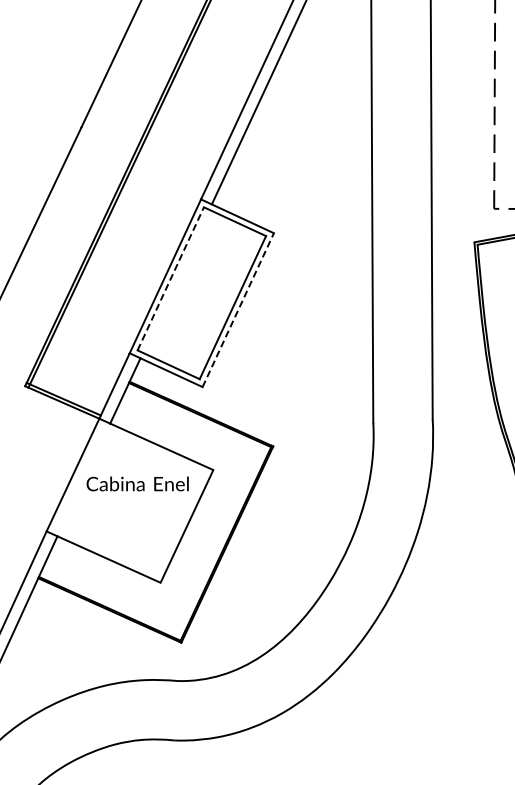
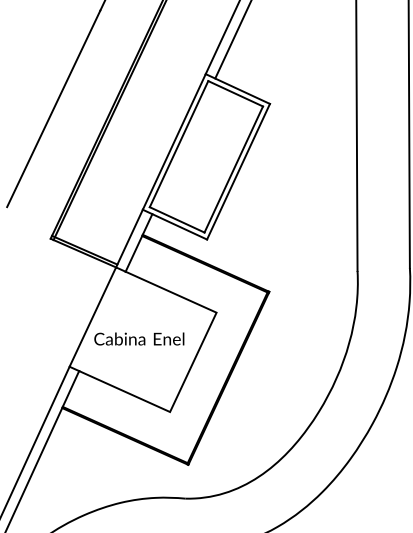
line: (170, 278) -> (178, 143), dashed -> solid
line: (238, 310) -> (238, 172), dashed -> solid
text: (137, 483) -> (139, 338), moved

